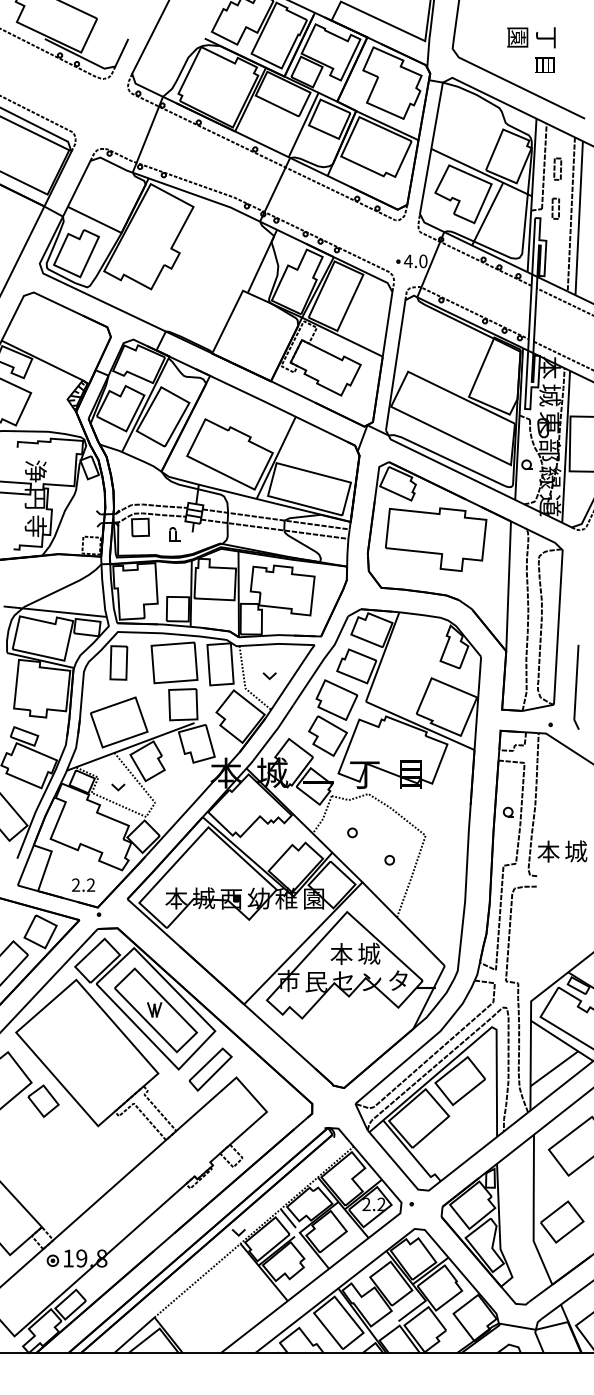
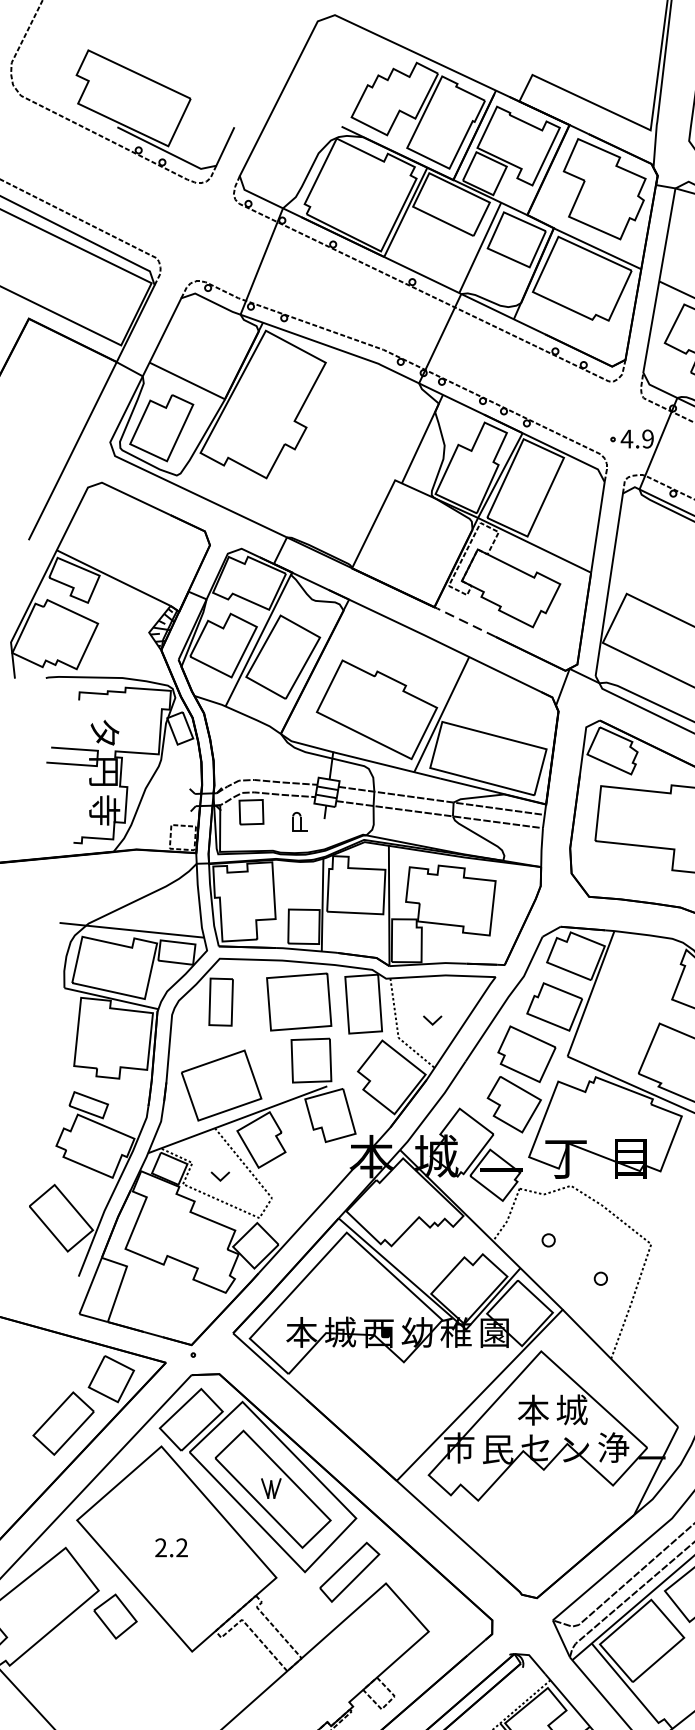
text: (423, 261) -> (648, 439), 4.0 -> 4.9
line: (291, 391) -> (463, 621), solid -> dashed
text: (35, 471) -> (104, 733), 浄 -> タ
text: (83, 884) -> (171, 1546), moved
text: (398, 980) -> (613, 1447), タ -> 浄

